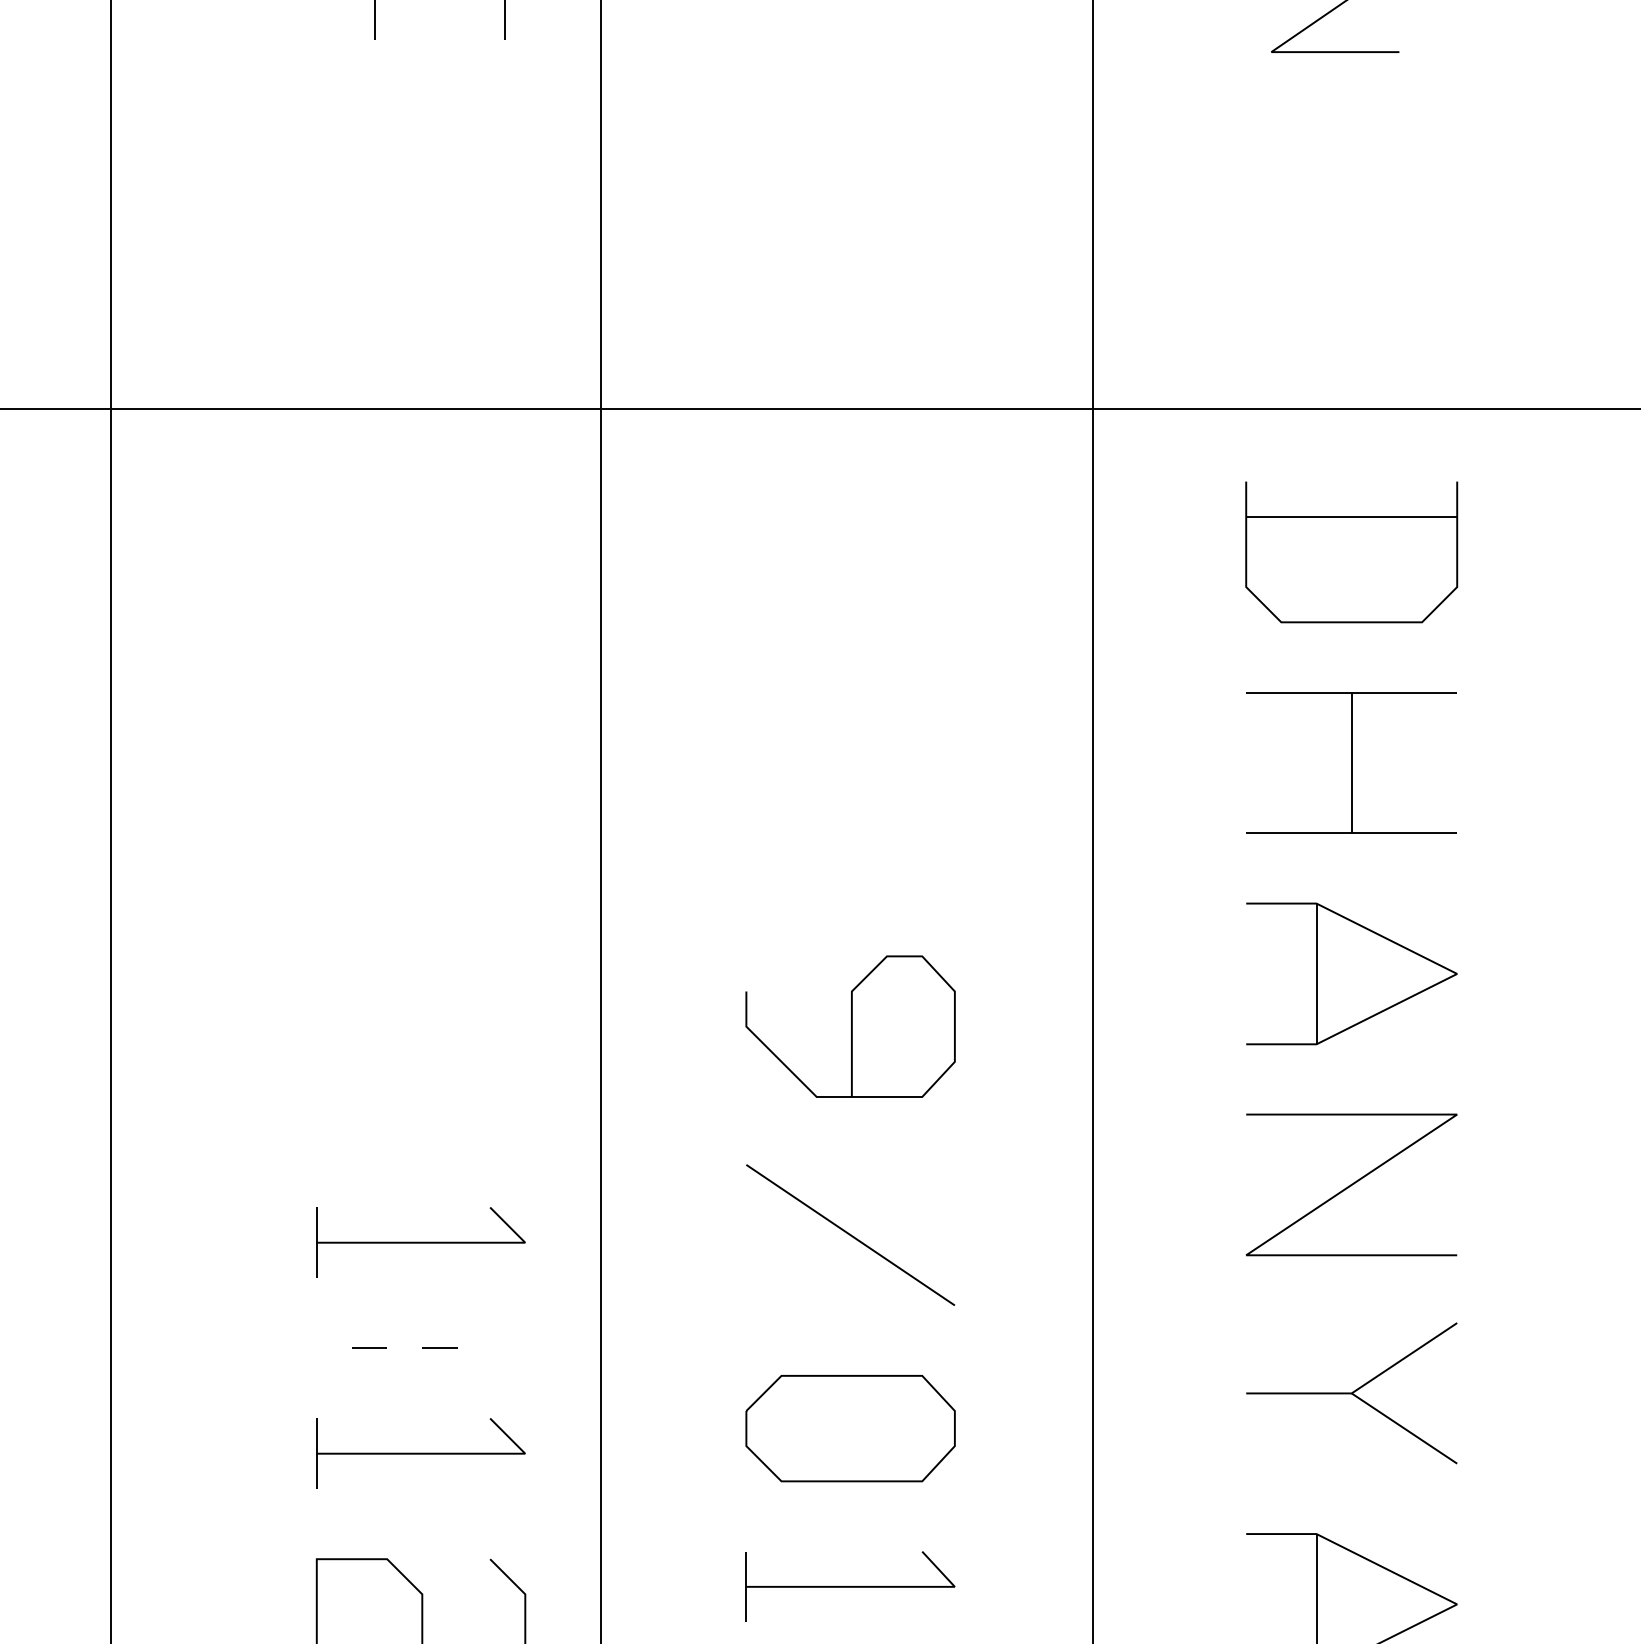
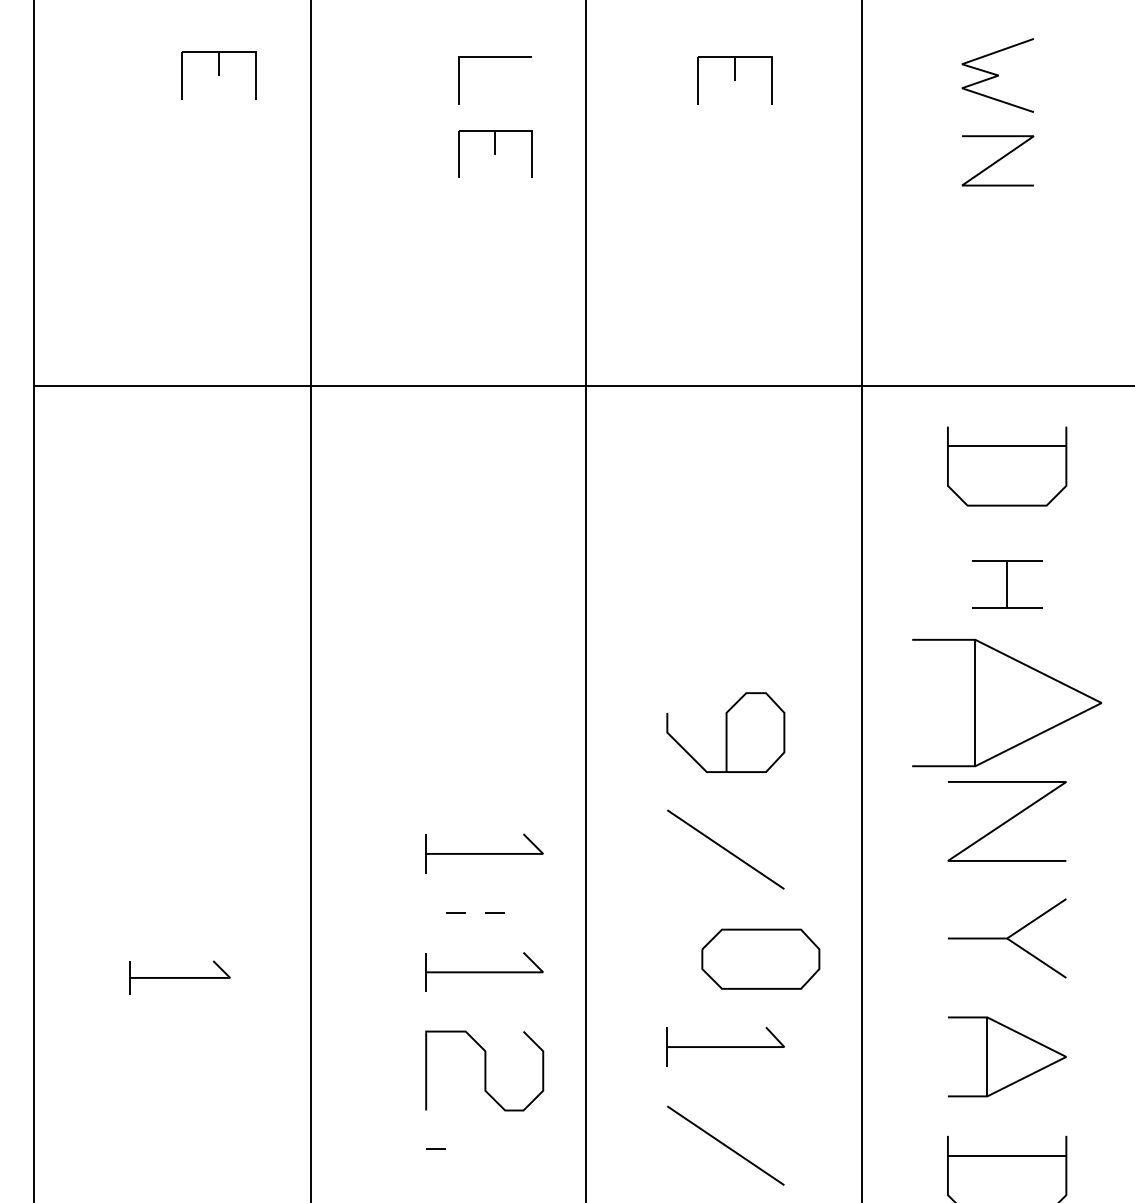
part: (1350, 762) -> (1006, 584), size x0.6
part: (1352, 973) -> (1007, 702), size x1.6
part: (849, 1427) -> (760, 958), moved

